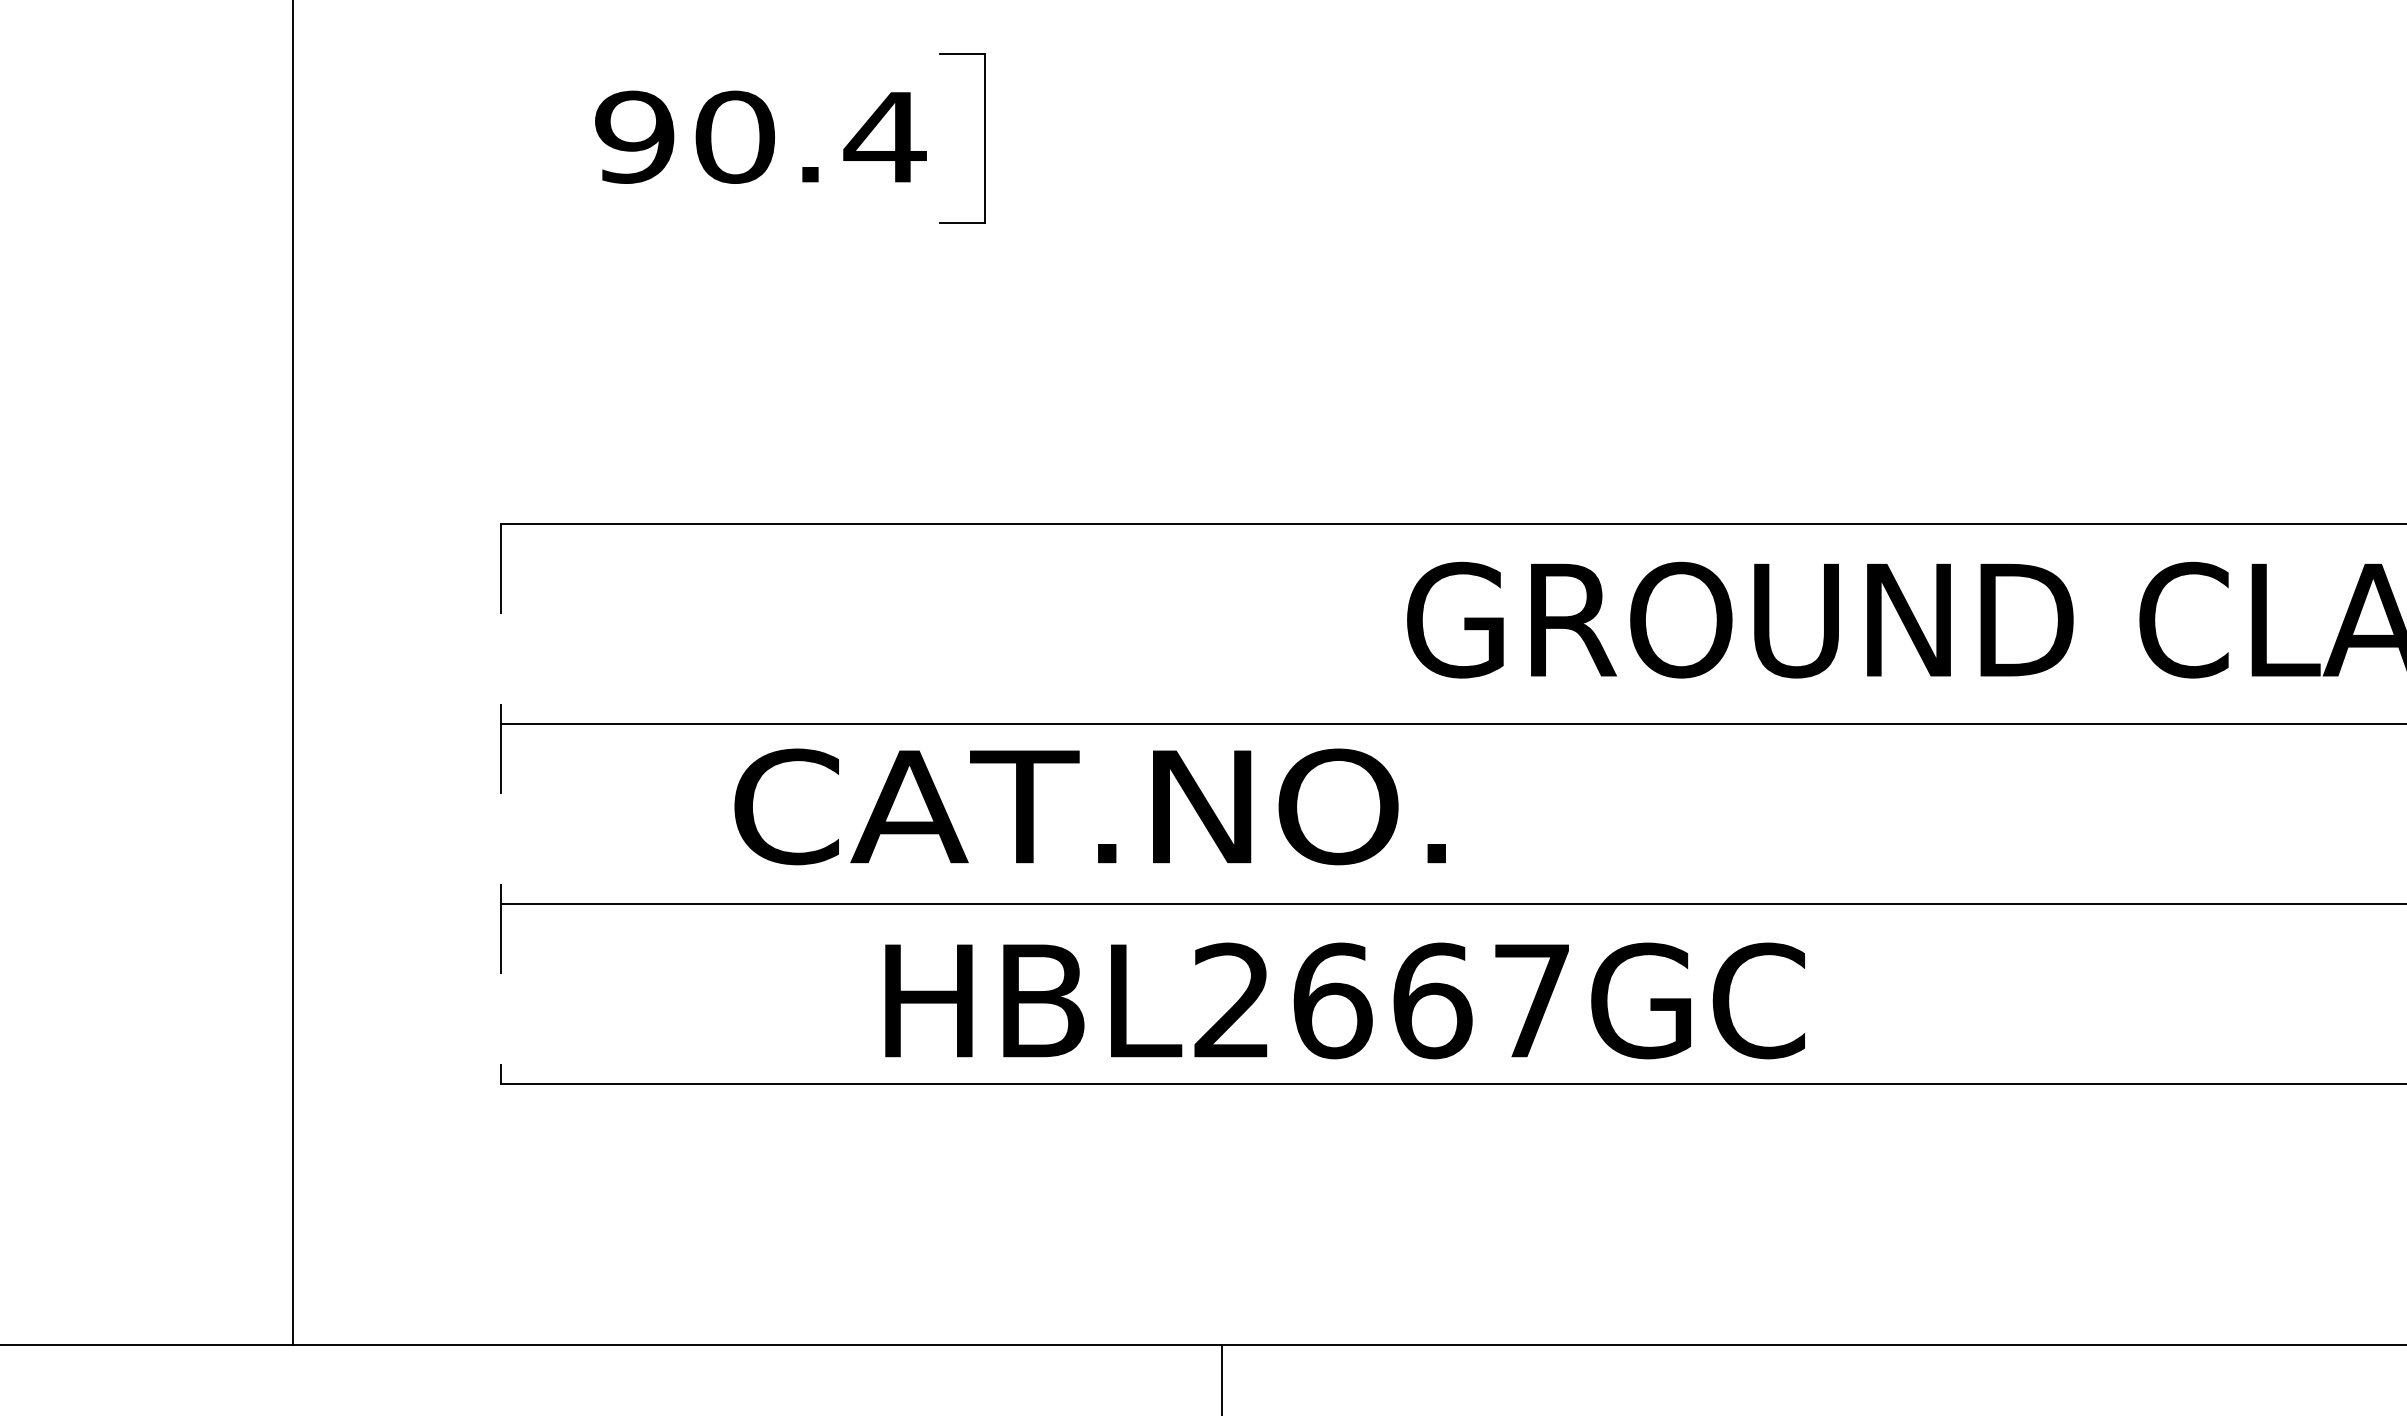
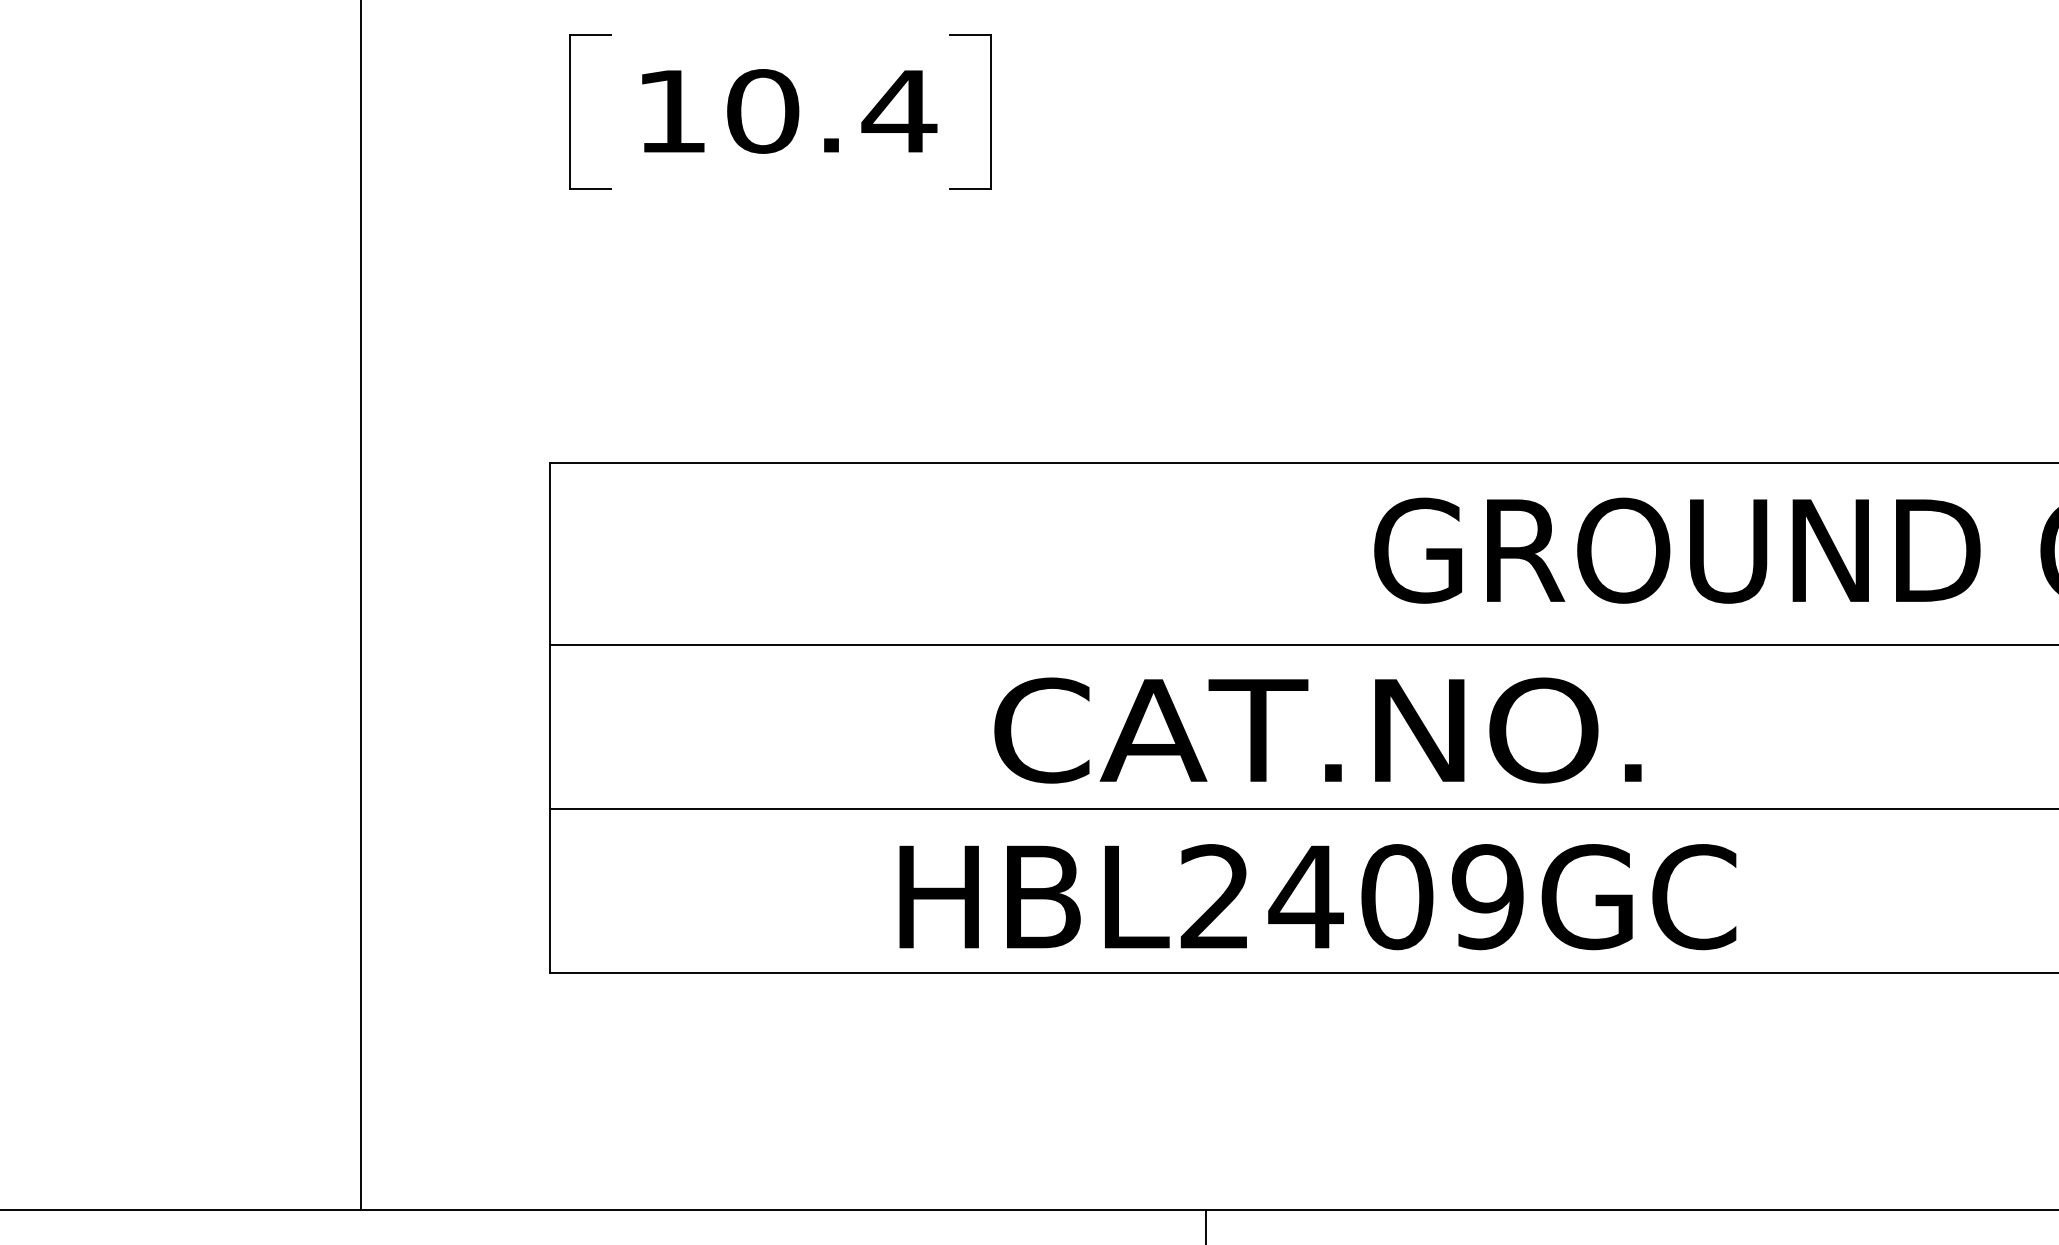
text: (634, 136) -> (671, 110), 90.4 -> 10.4
part: (523, 138) -> (570, 112), added
line: (500, 804) -> (549, 718), dashed -> solid
text: (1089, 806) -> (1317, 730), moved
text: (1430, 1000) -> (1395, 896), HBL2667GC -> HBL2409GC

